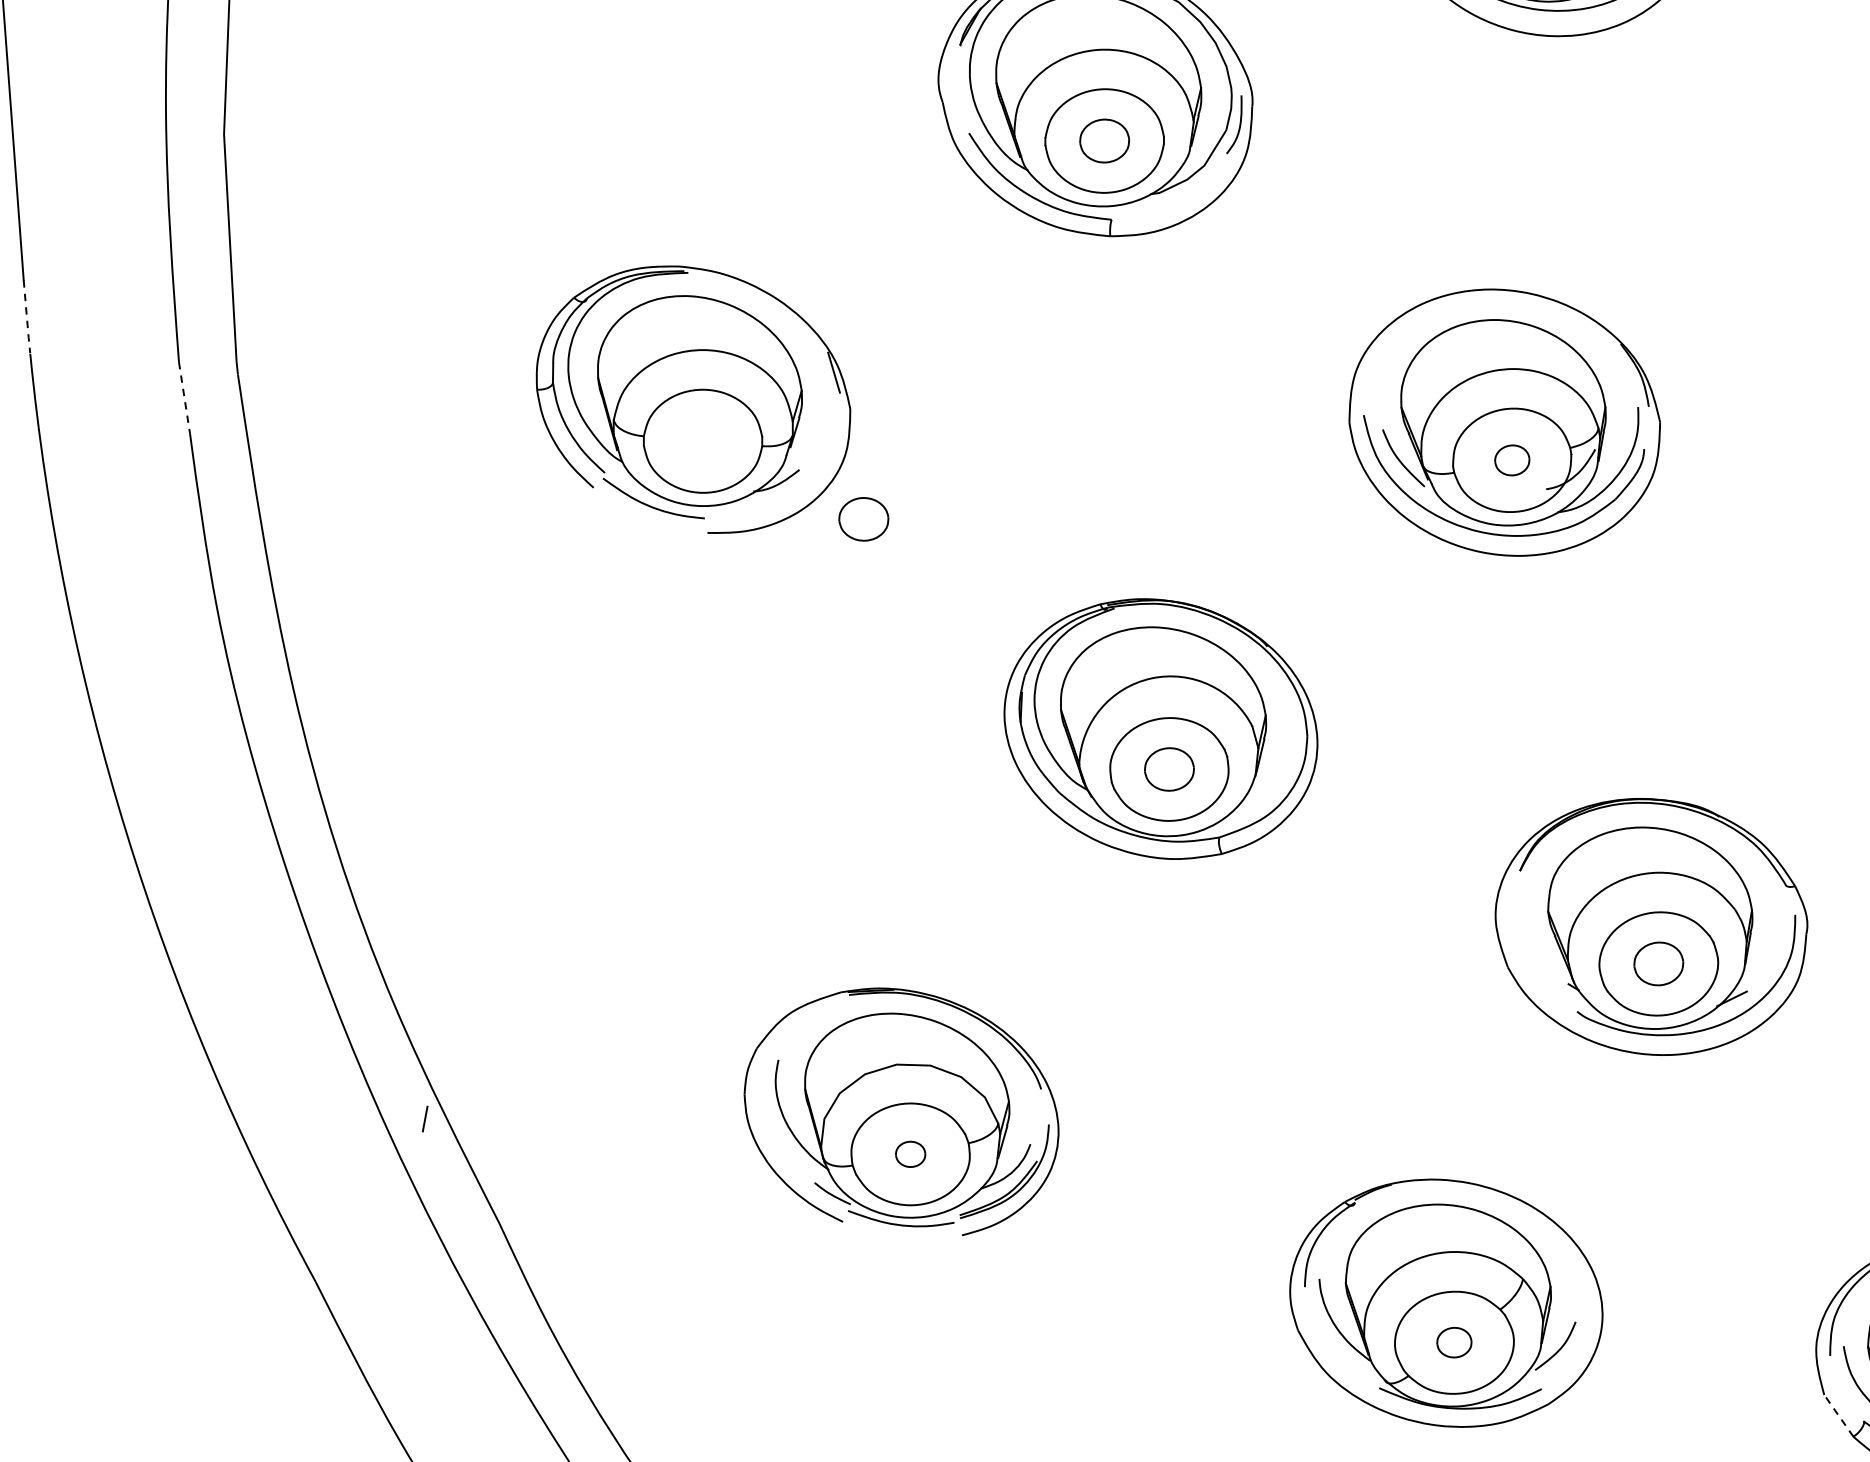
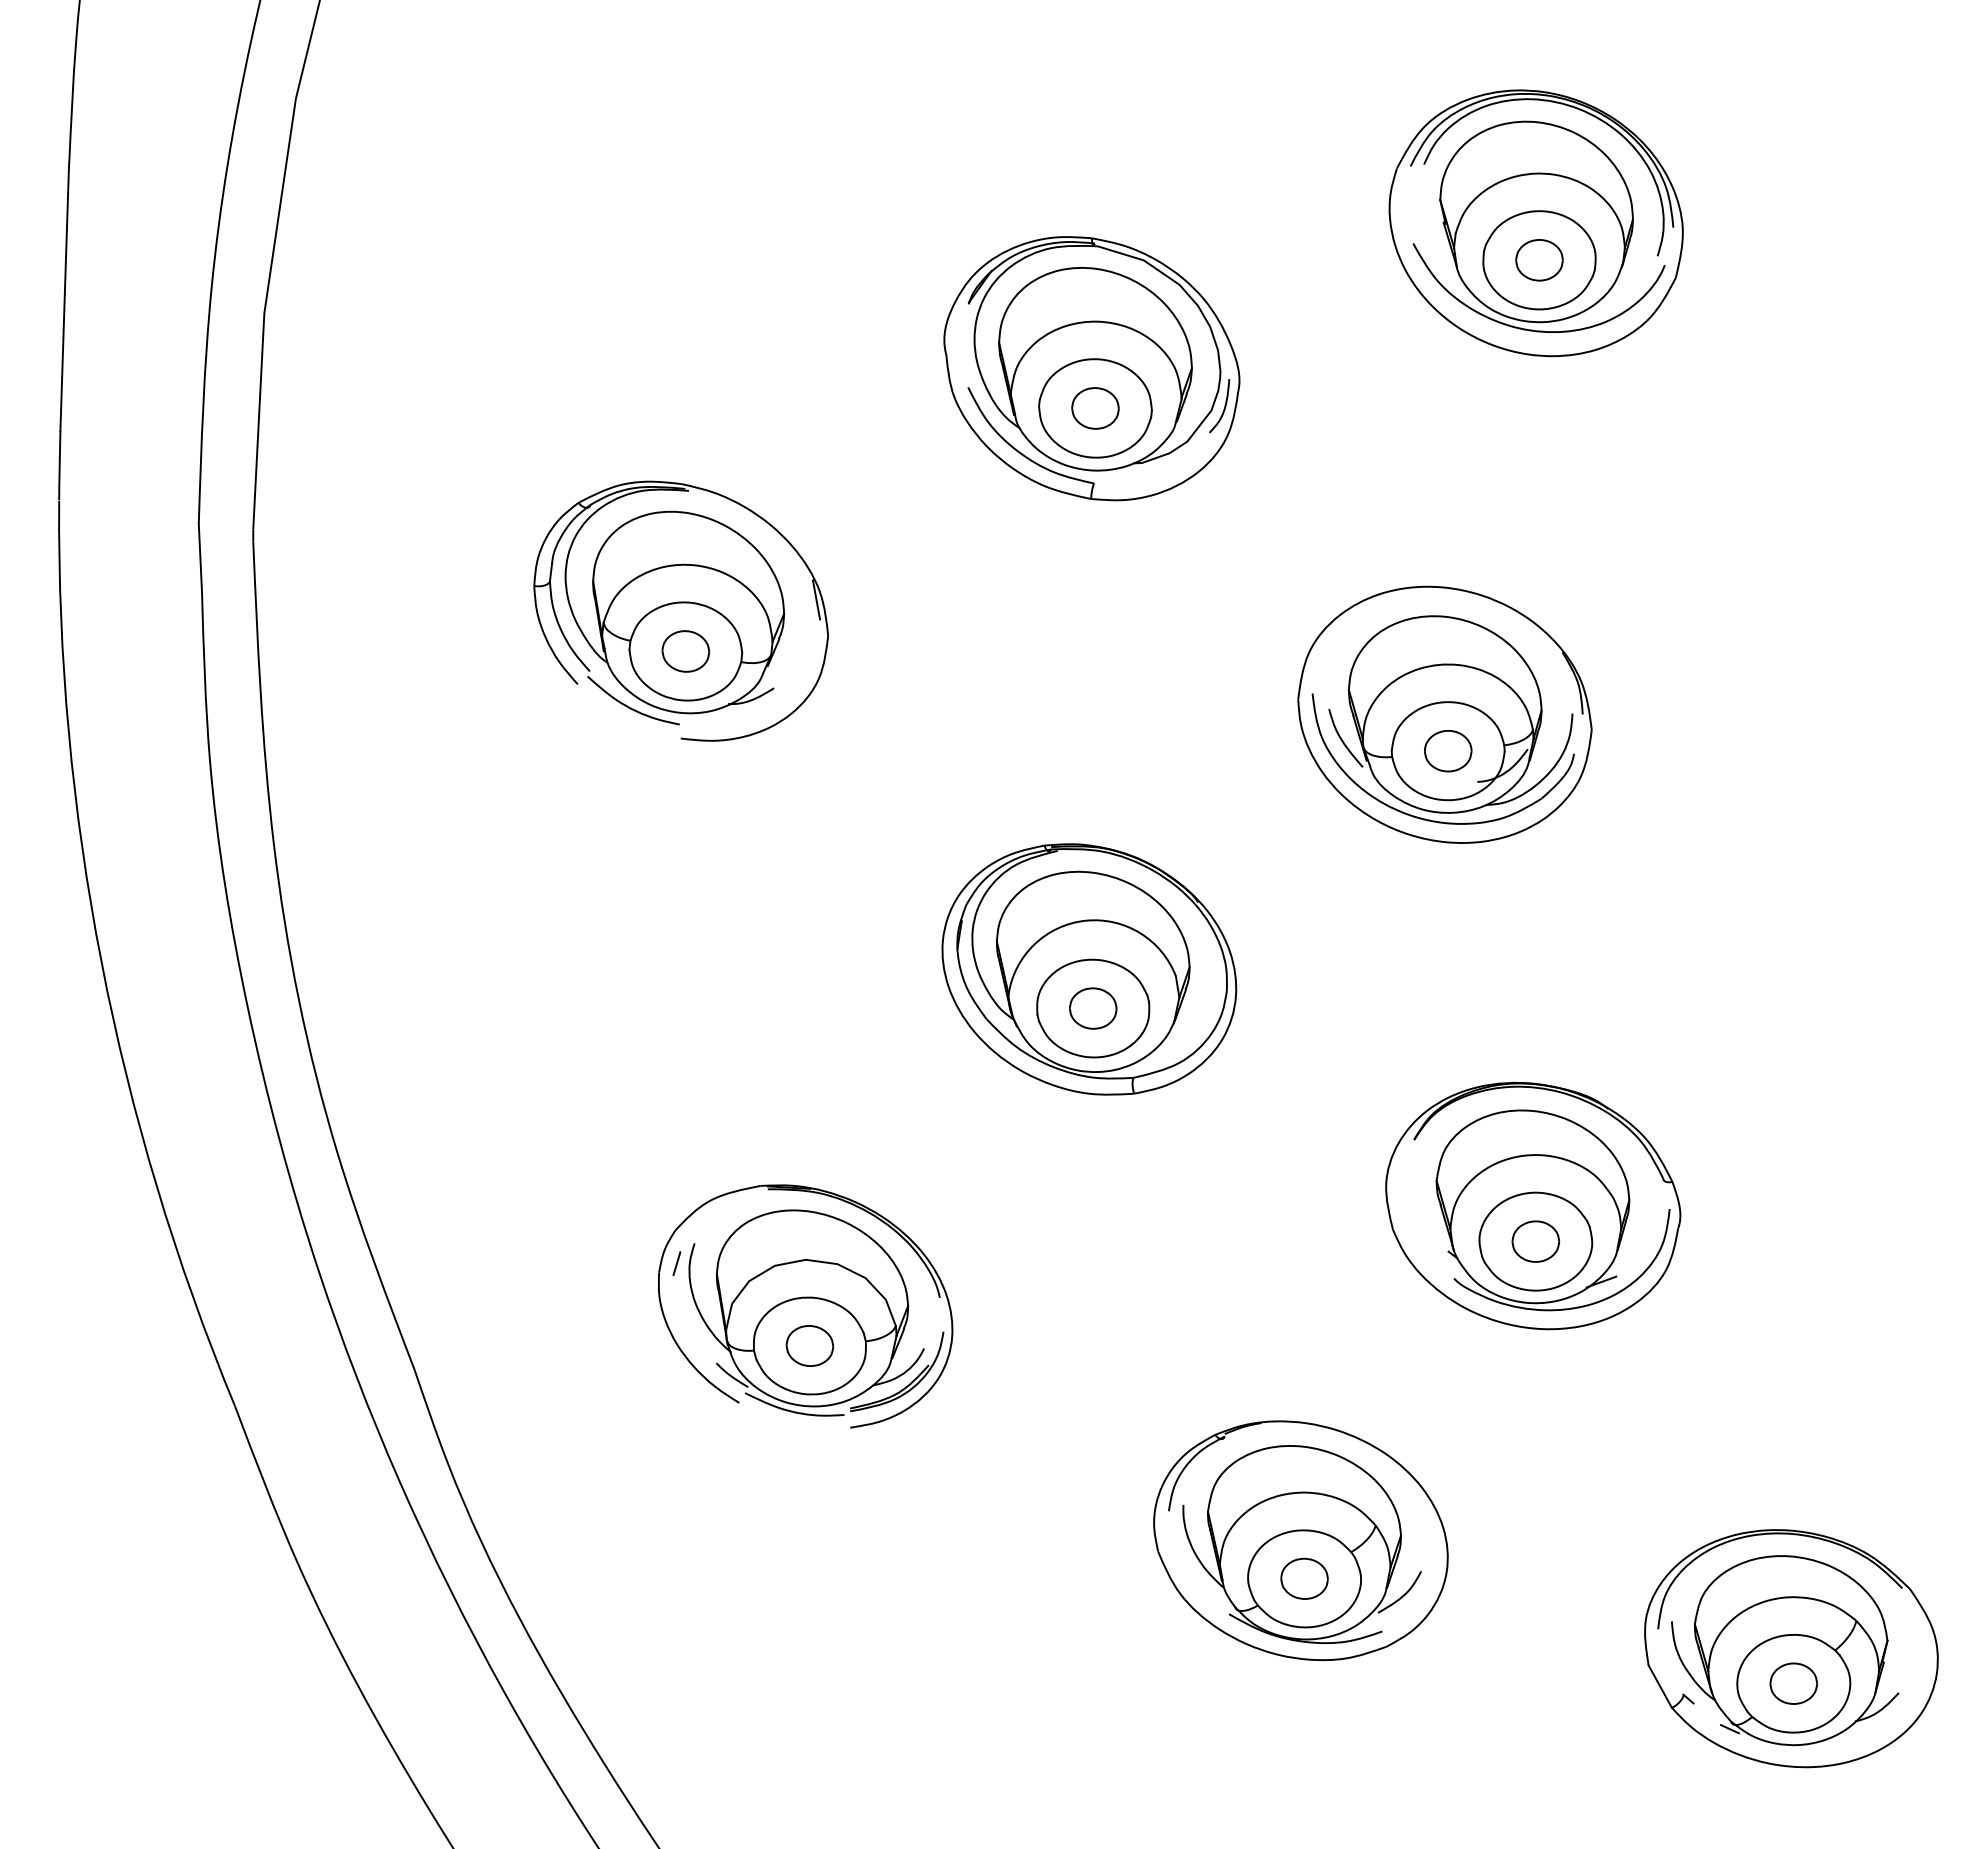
line: (26, 317) -> (59, 466), dashed -> solid
line: (184, 398) -> (200, 558), dashed -> solid
part: (1512, 460) -> (1448, 751), size x1.43
part: (863, 519) -> (685, 651), moved
line: (424, 1118) -> (676, 1263), moved
part: (910, 1153) -> (809, 1345), size x1.67
part: (1454, 1342) -> (1304, 1578), size x1.43
line: (1839, 1415) -> (1660, 1686), dashed -> solid

